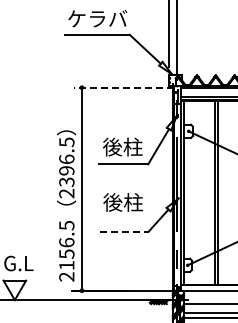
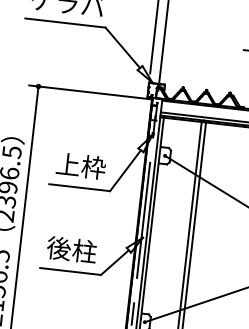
line: (124, 87) -> (91, 92), dashed -> solid
text: (122, 146) -> (80, 165), 後柱 -> 上枠
text: (122, 202) -> (71, 249), moved
line: (124, 231) -> (71, 271), dashed -> solid

